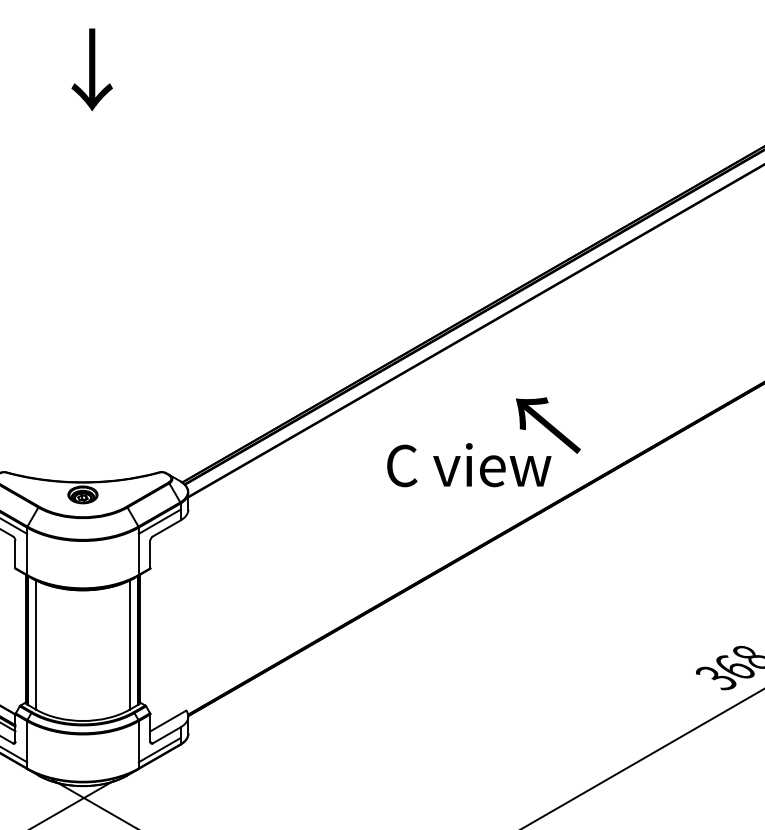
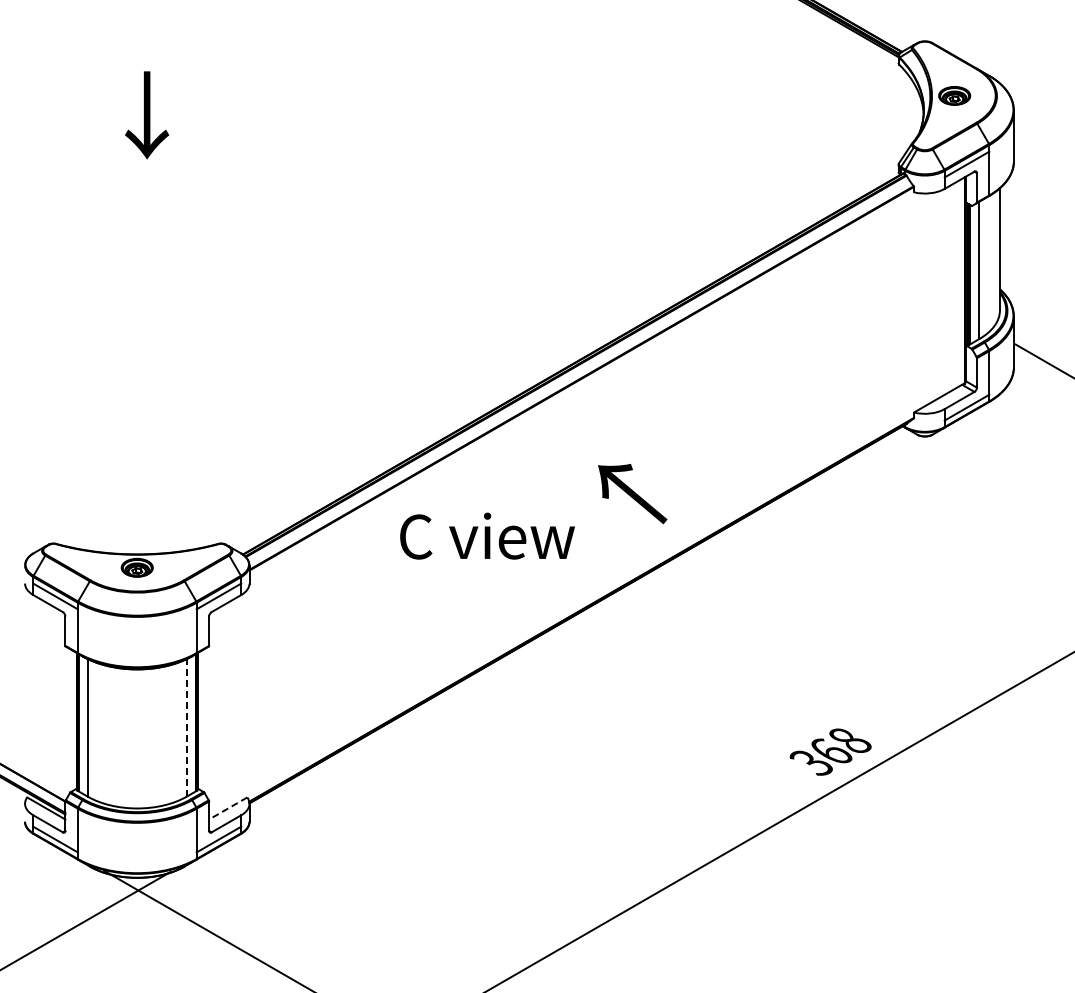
text: (469, 464) -> (487, 535), moved
line: (129, 644) -> (186, 727), solid -> dashed
line: (167, 720) -> (227, 808), solid -> dashed

